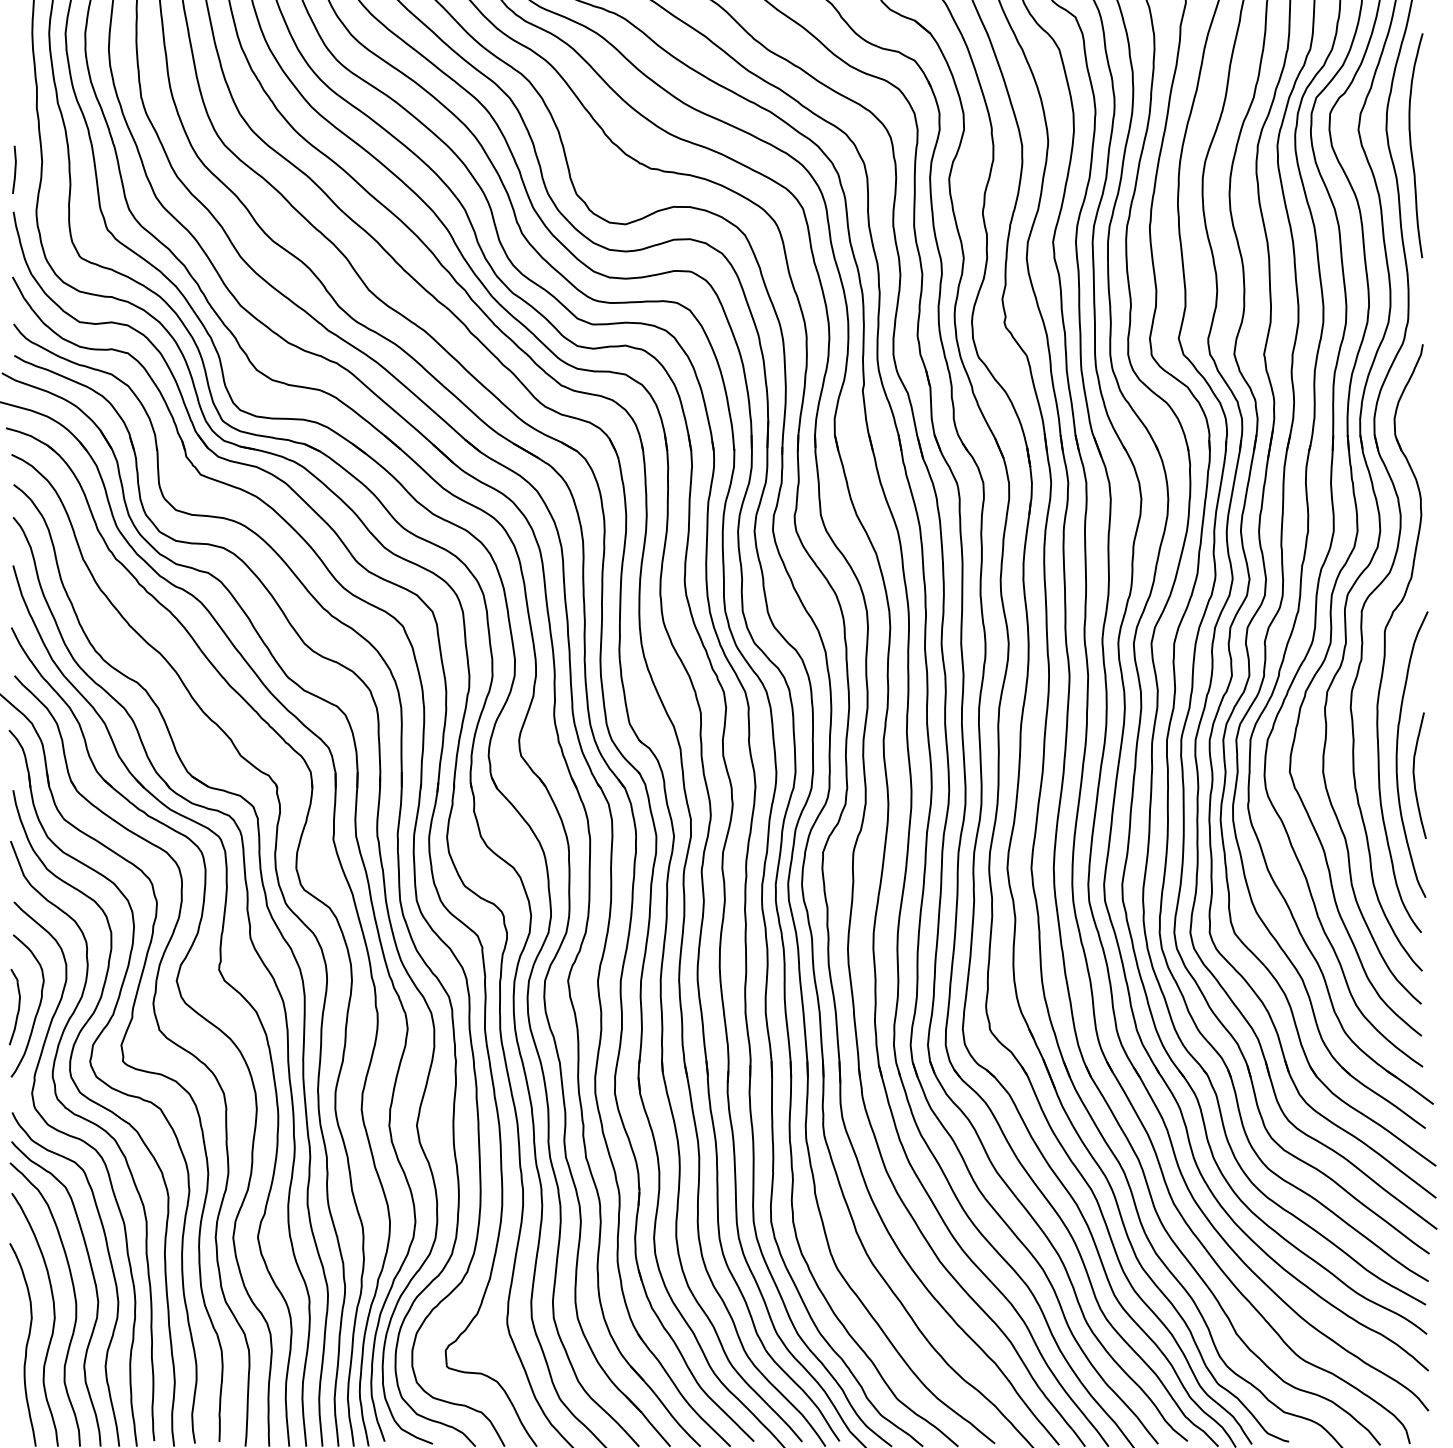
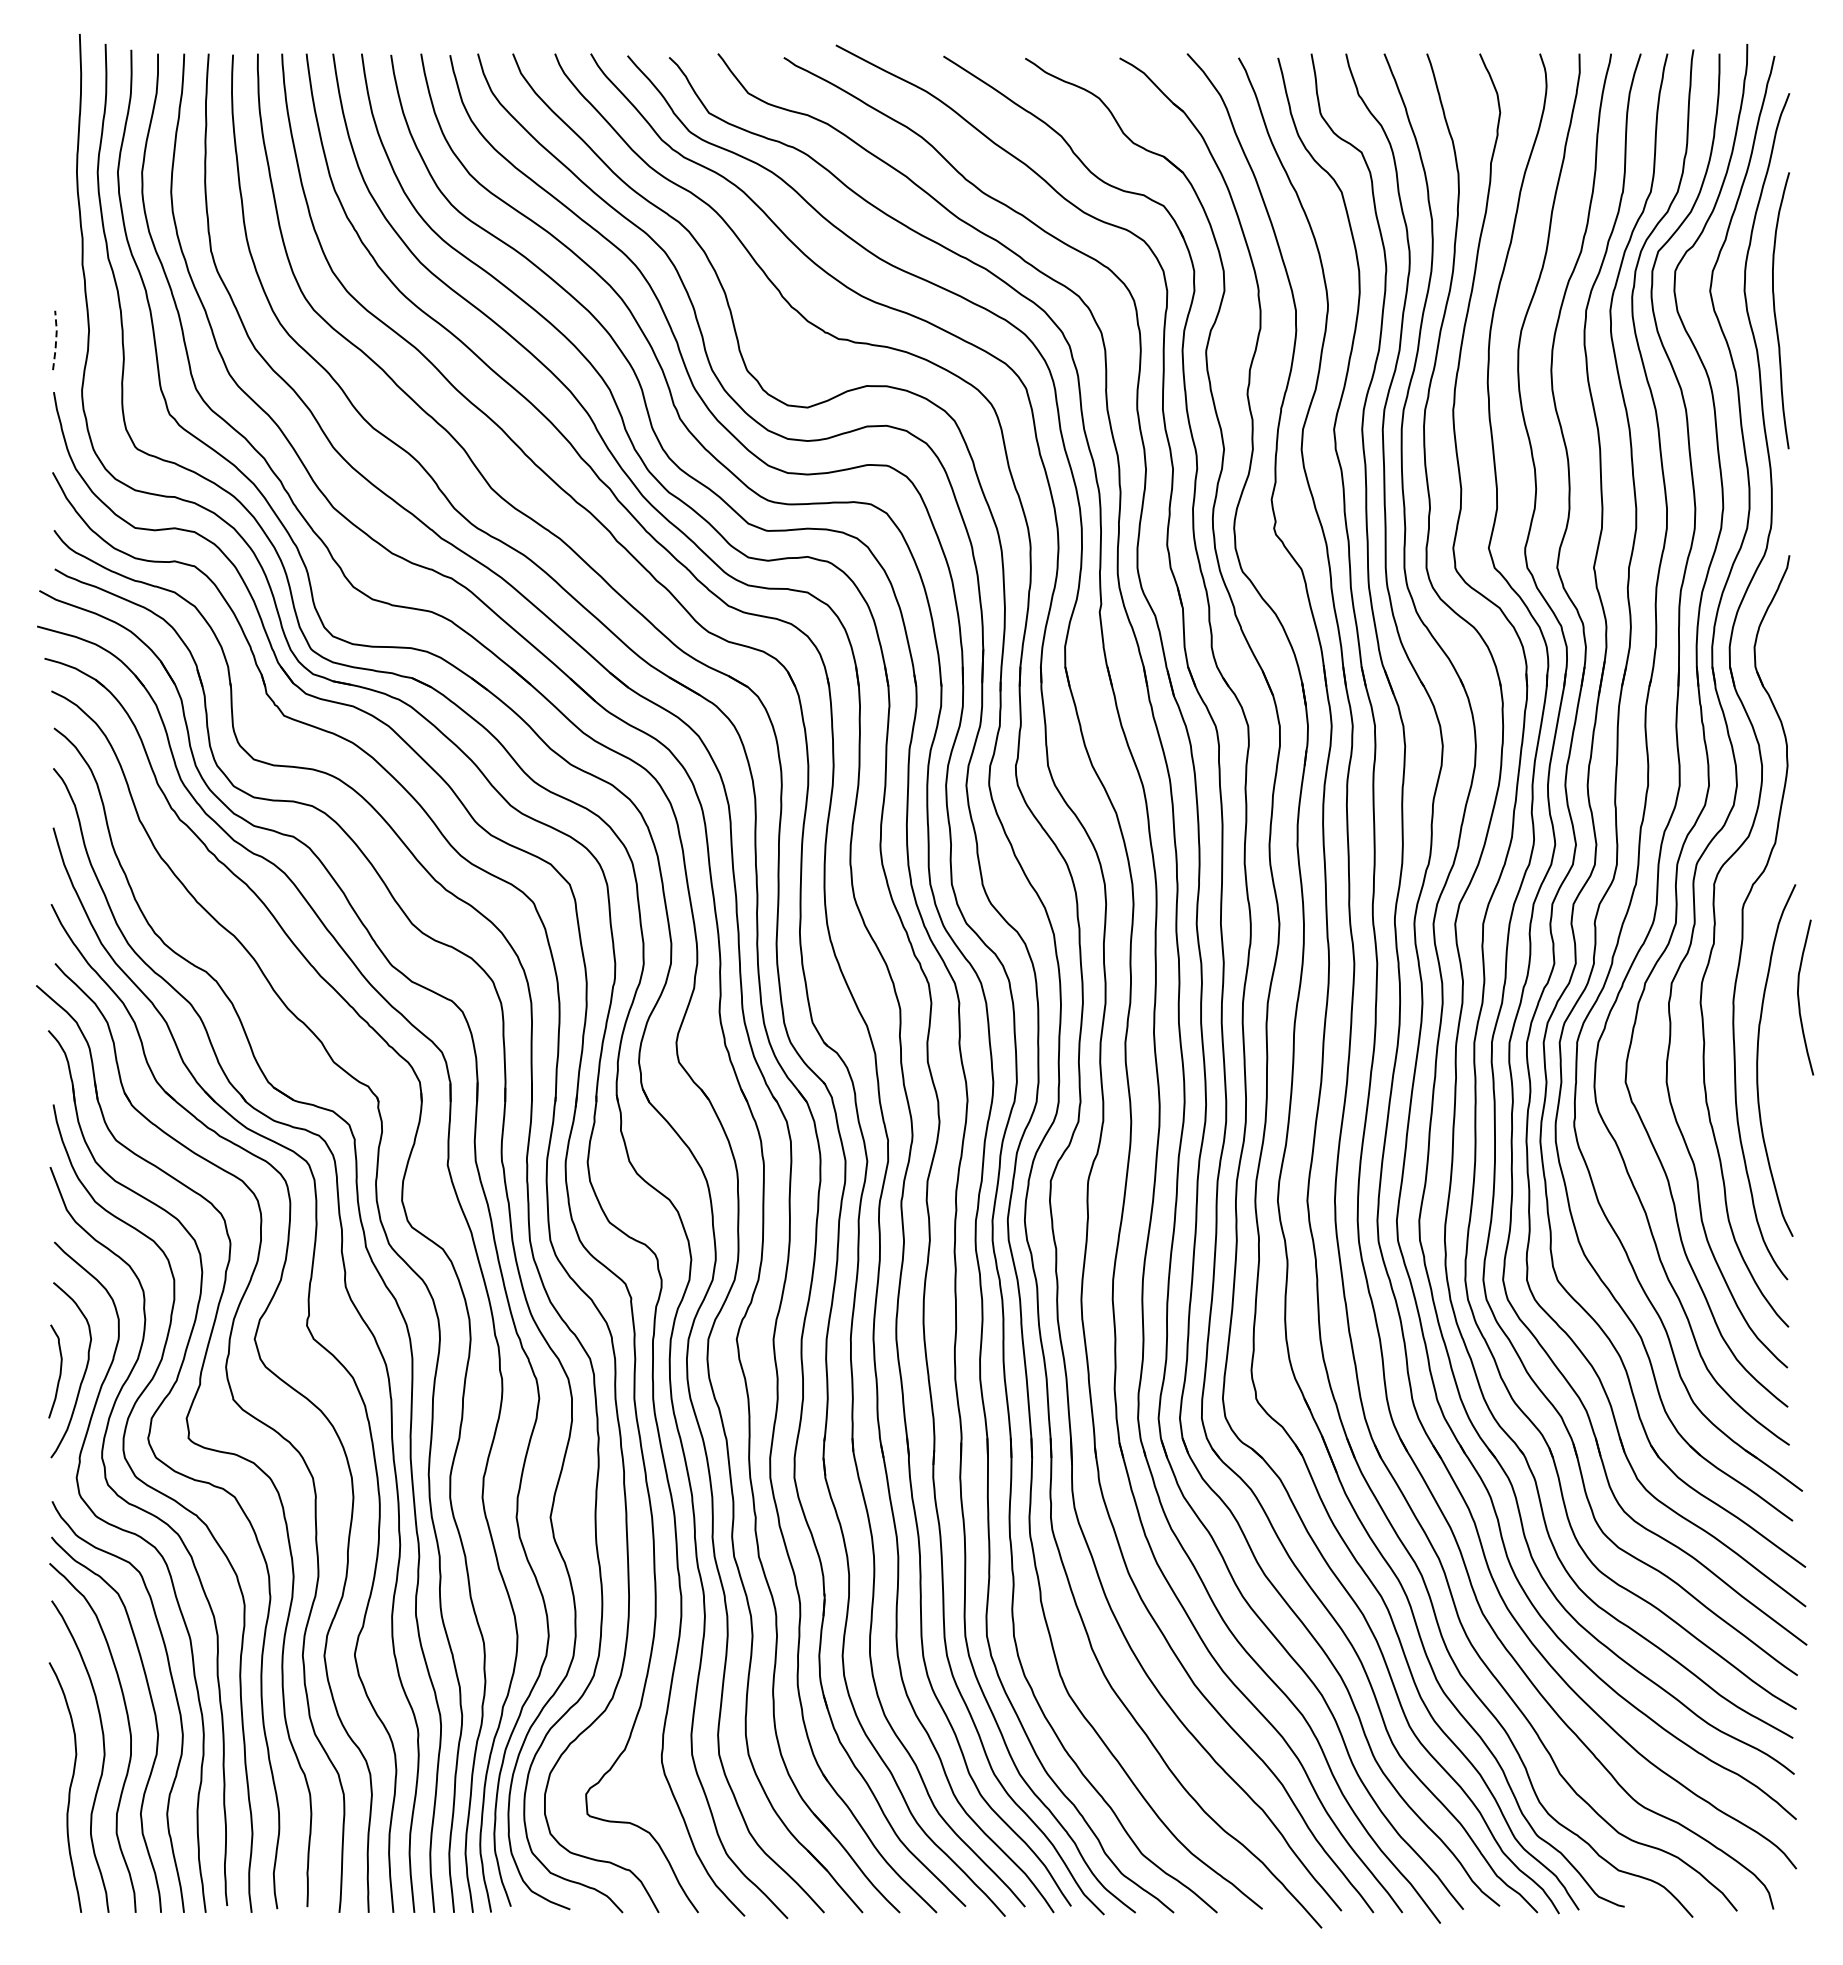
line: (15, 169) -> (56, 340), solid -> dashed
curve: (1414, 775) -> (1799, 997), moved

